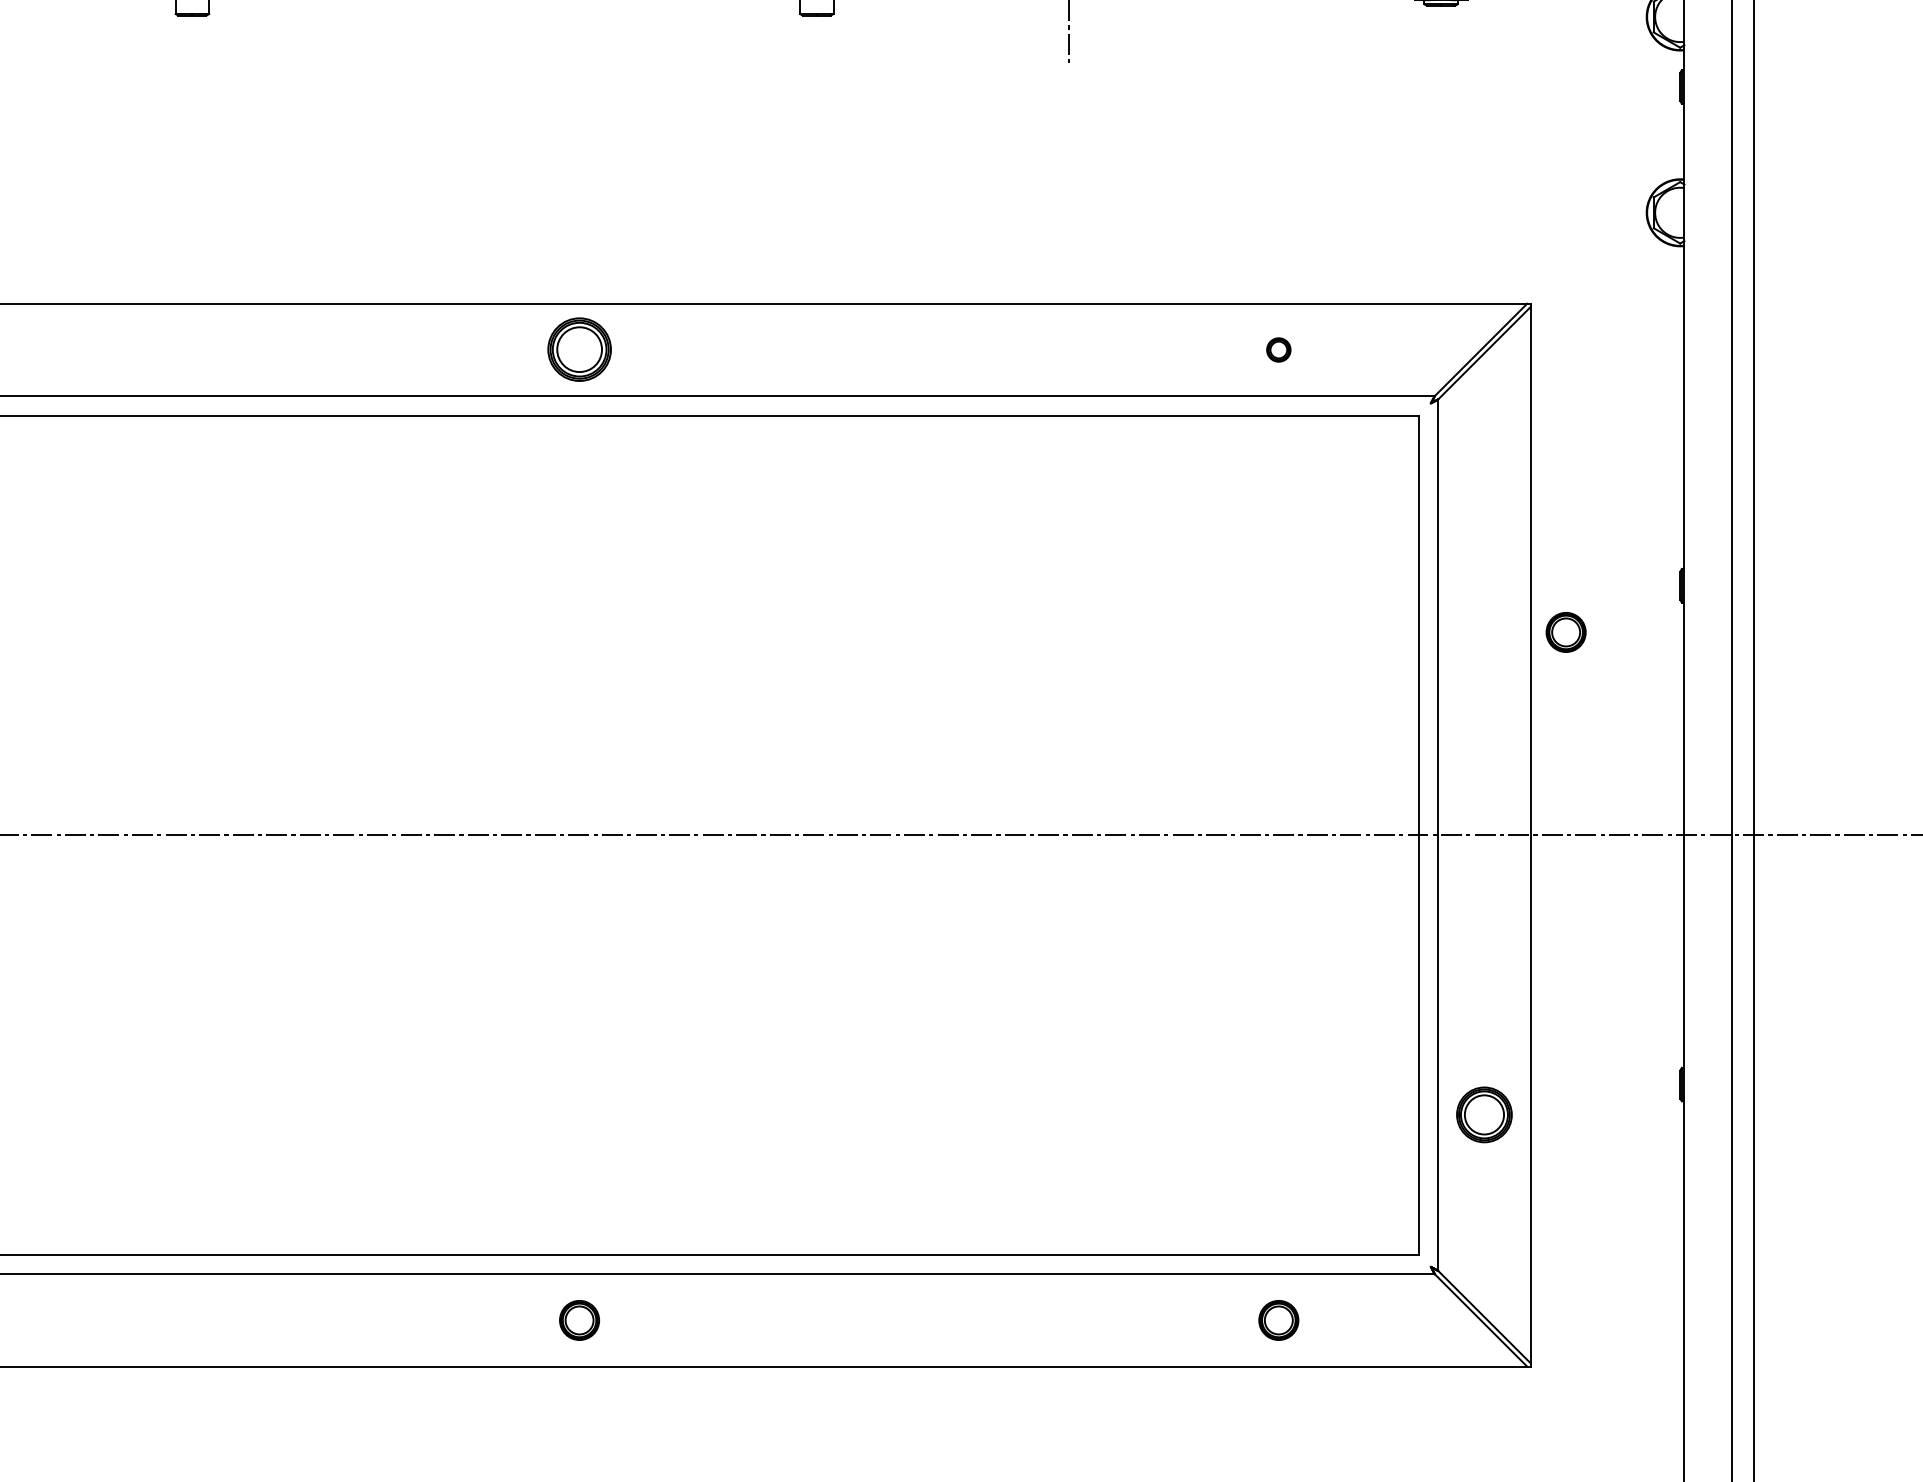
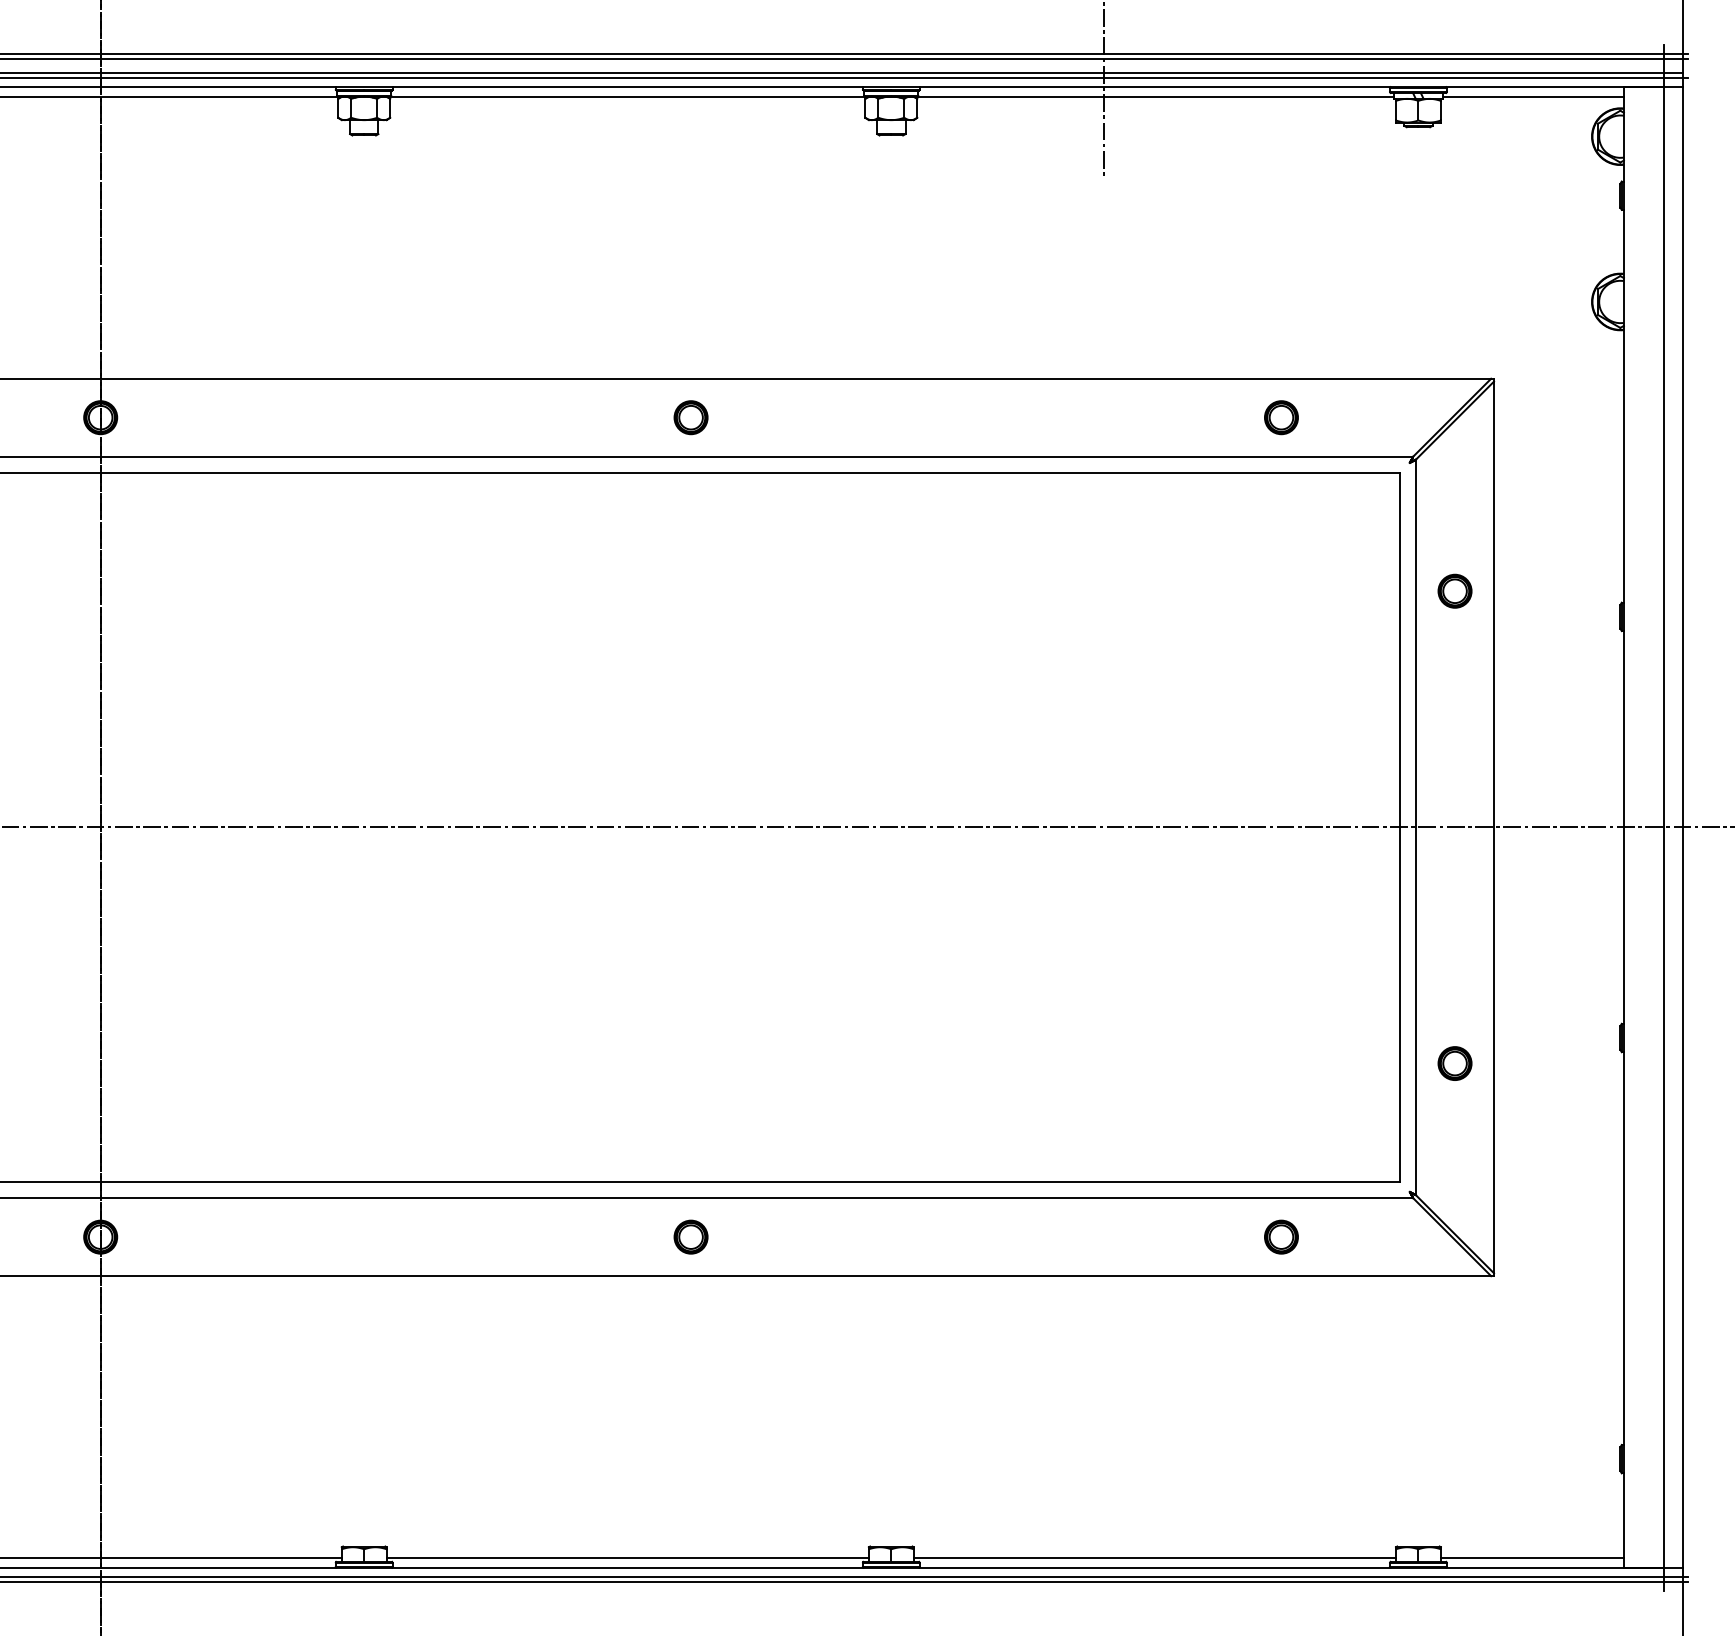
part: (578, 349) -> (690, 417), size x0.62
part: (1278, 349) -> (1281, 417), size x1.67
part: (1565, 631) -> (1454, 590), moved
part: (1483, 1114) -> (1454, 1063), size x0.71

